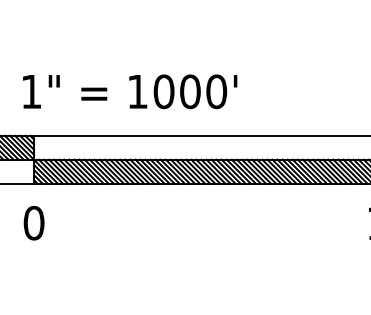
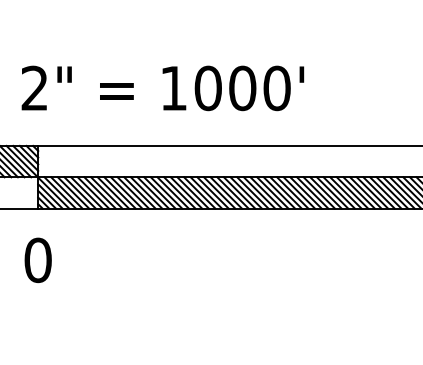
text: (30, 91) -> (33, 88), 1" -> 2"

